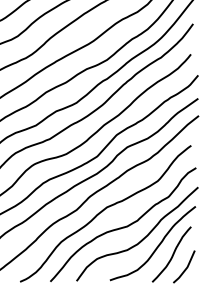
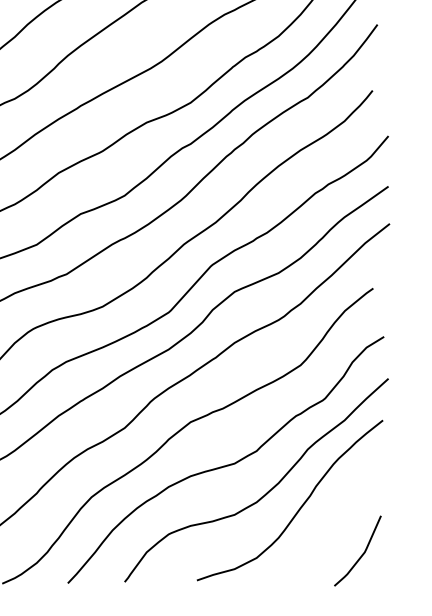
curve: (172, 254) -> (332, 524), removed

